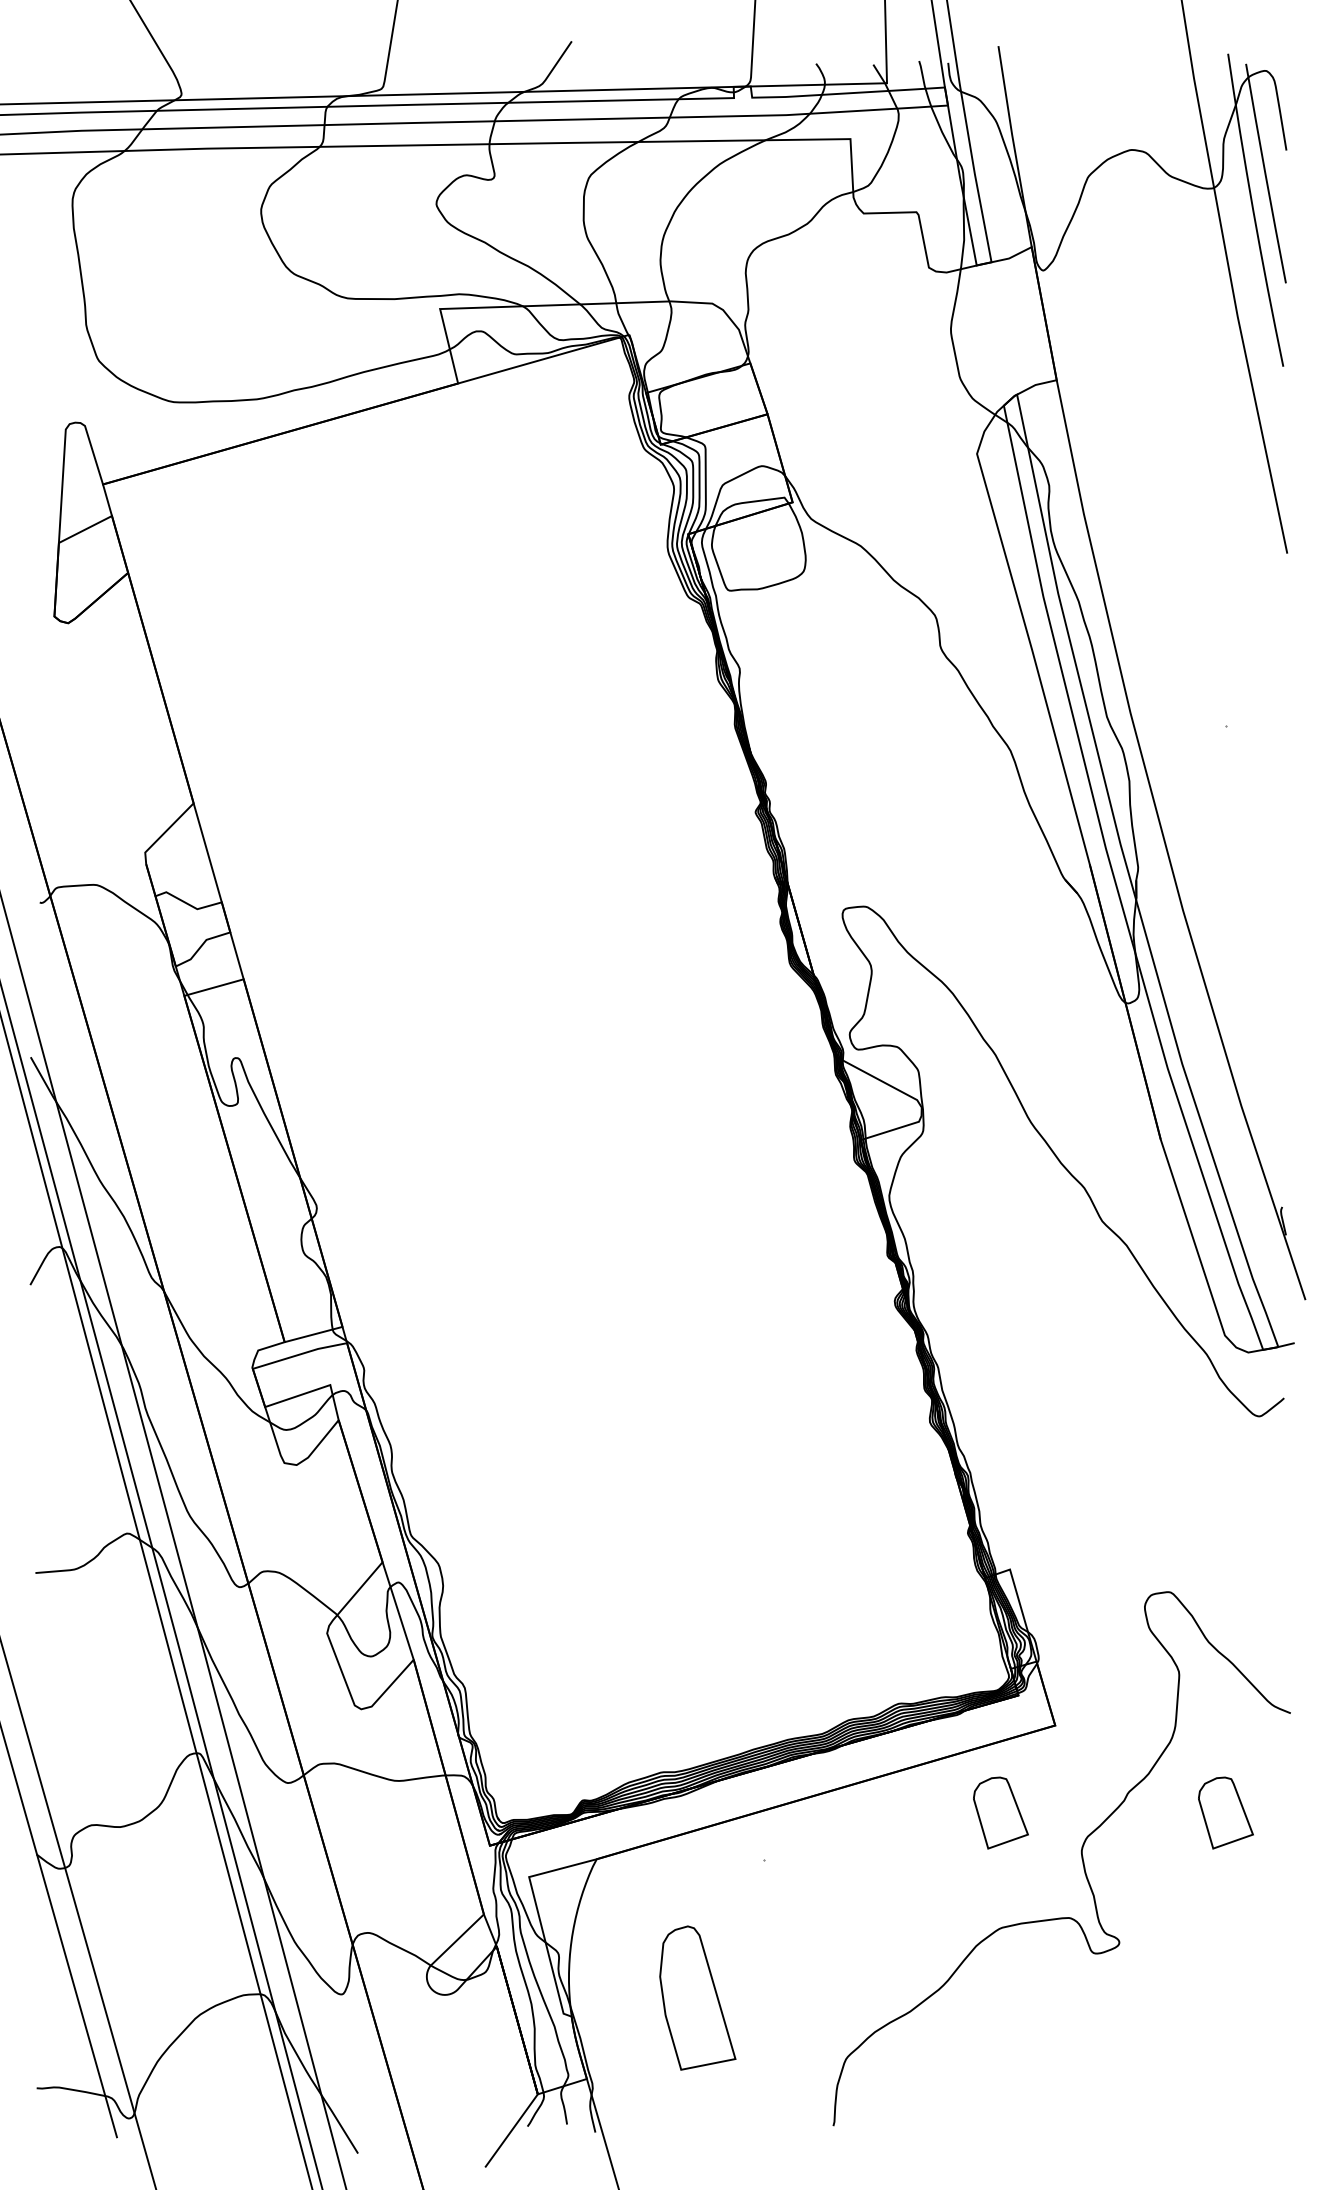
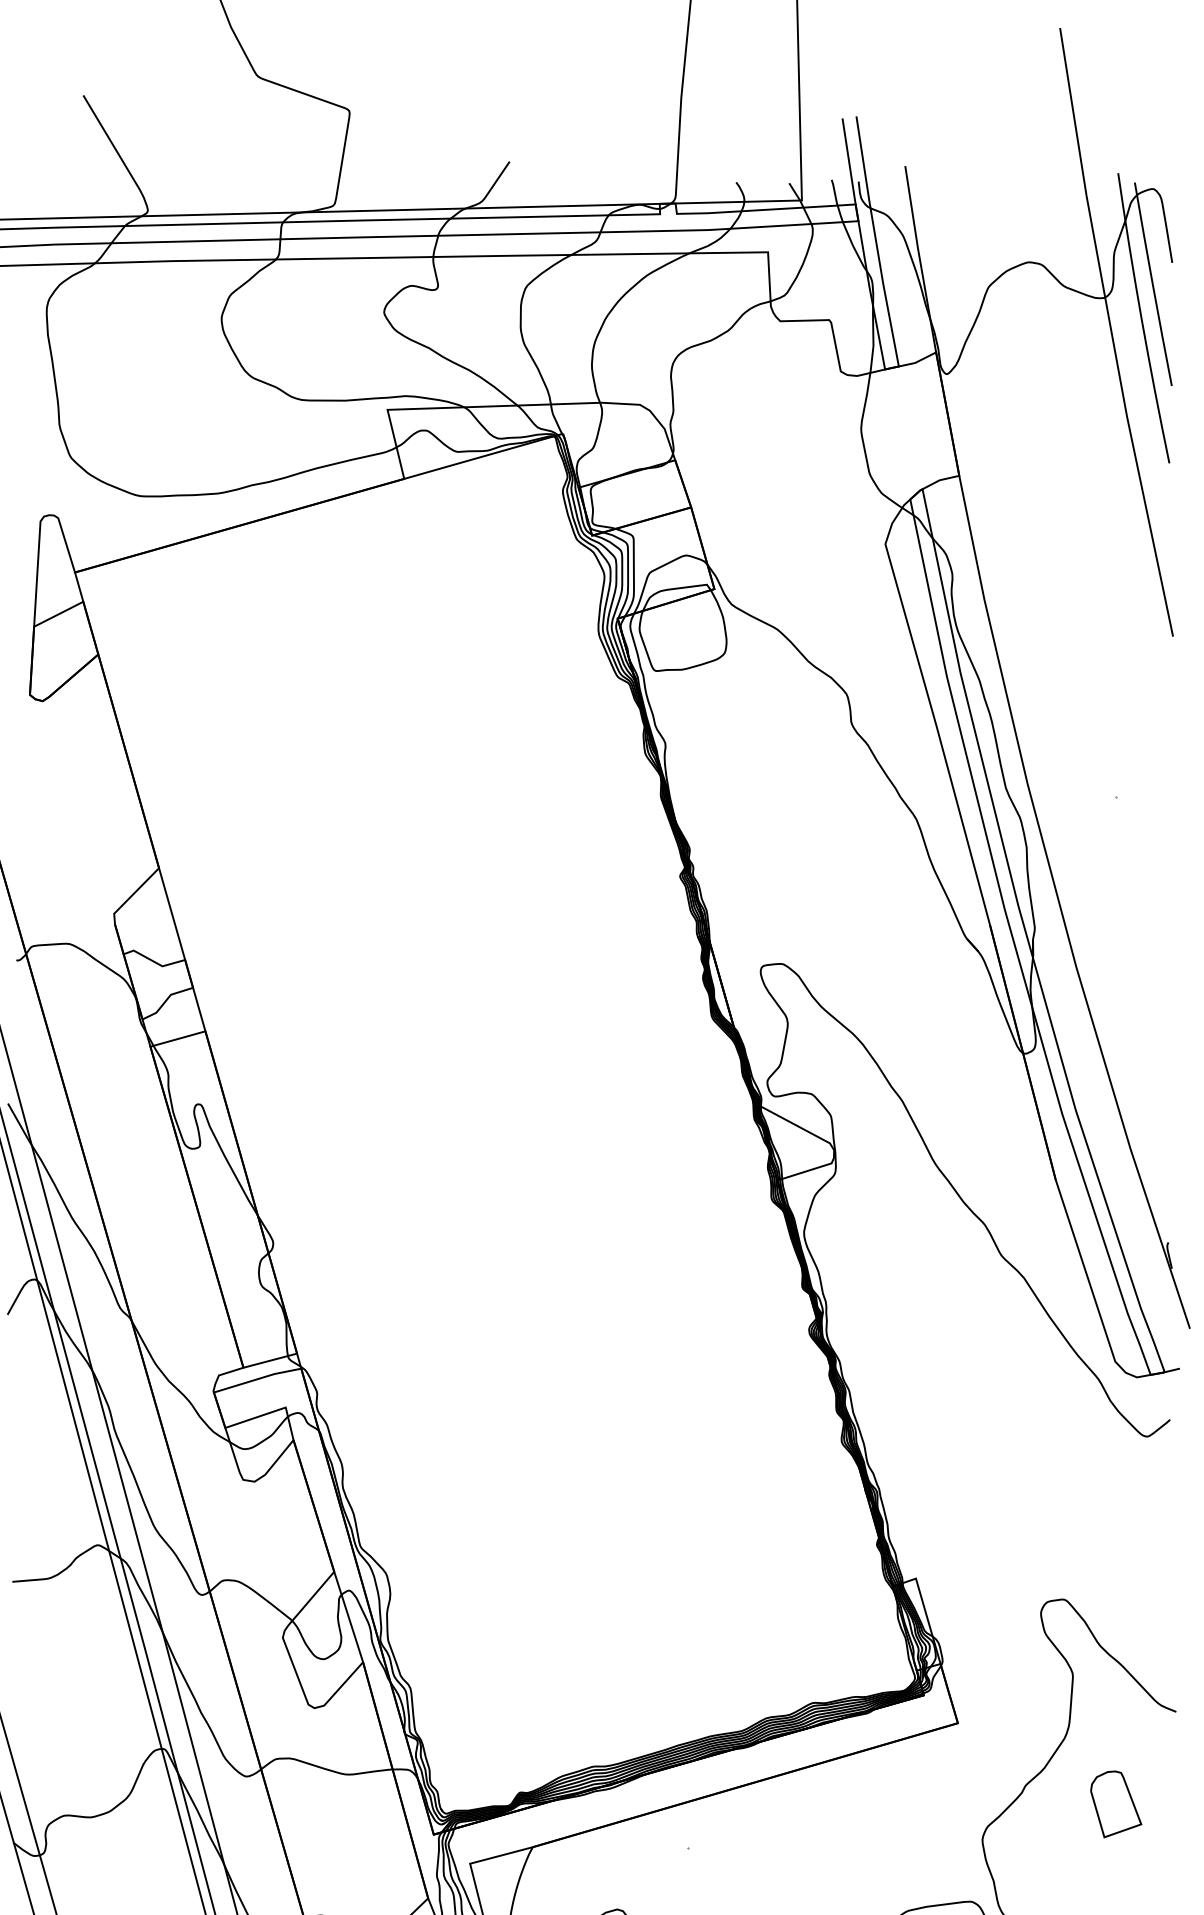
part: (1000, 1812) -> (907, 1803), removed

